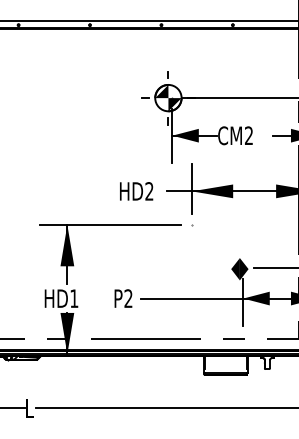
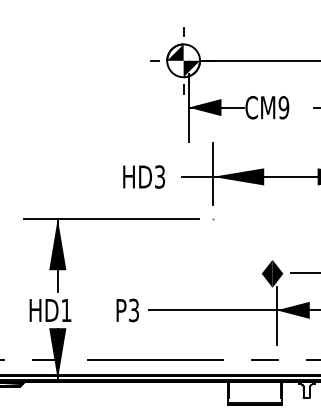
text: (248, 135) -> (283, 107), CM2 -> CM9
text: (149, 191) -> (160, 177), HD2 -> HD3
text: (128, 298) -> (133, 310), P2 -> P3

